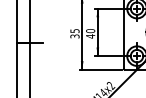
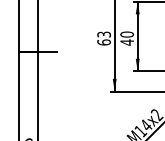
text: (74, 33) -> (103, 38), 35 -> 63

